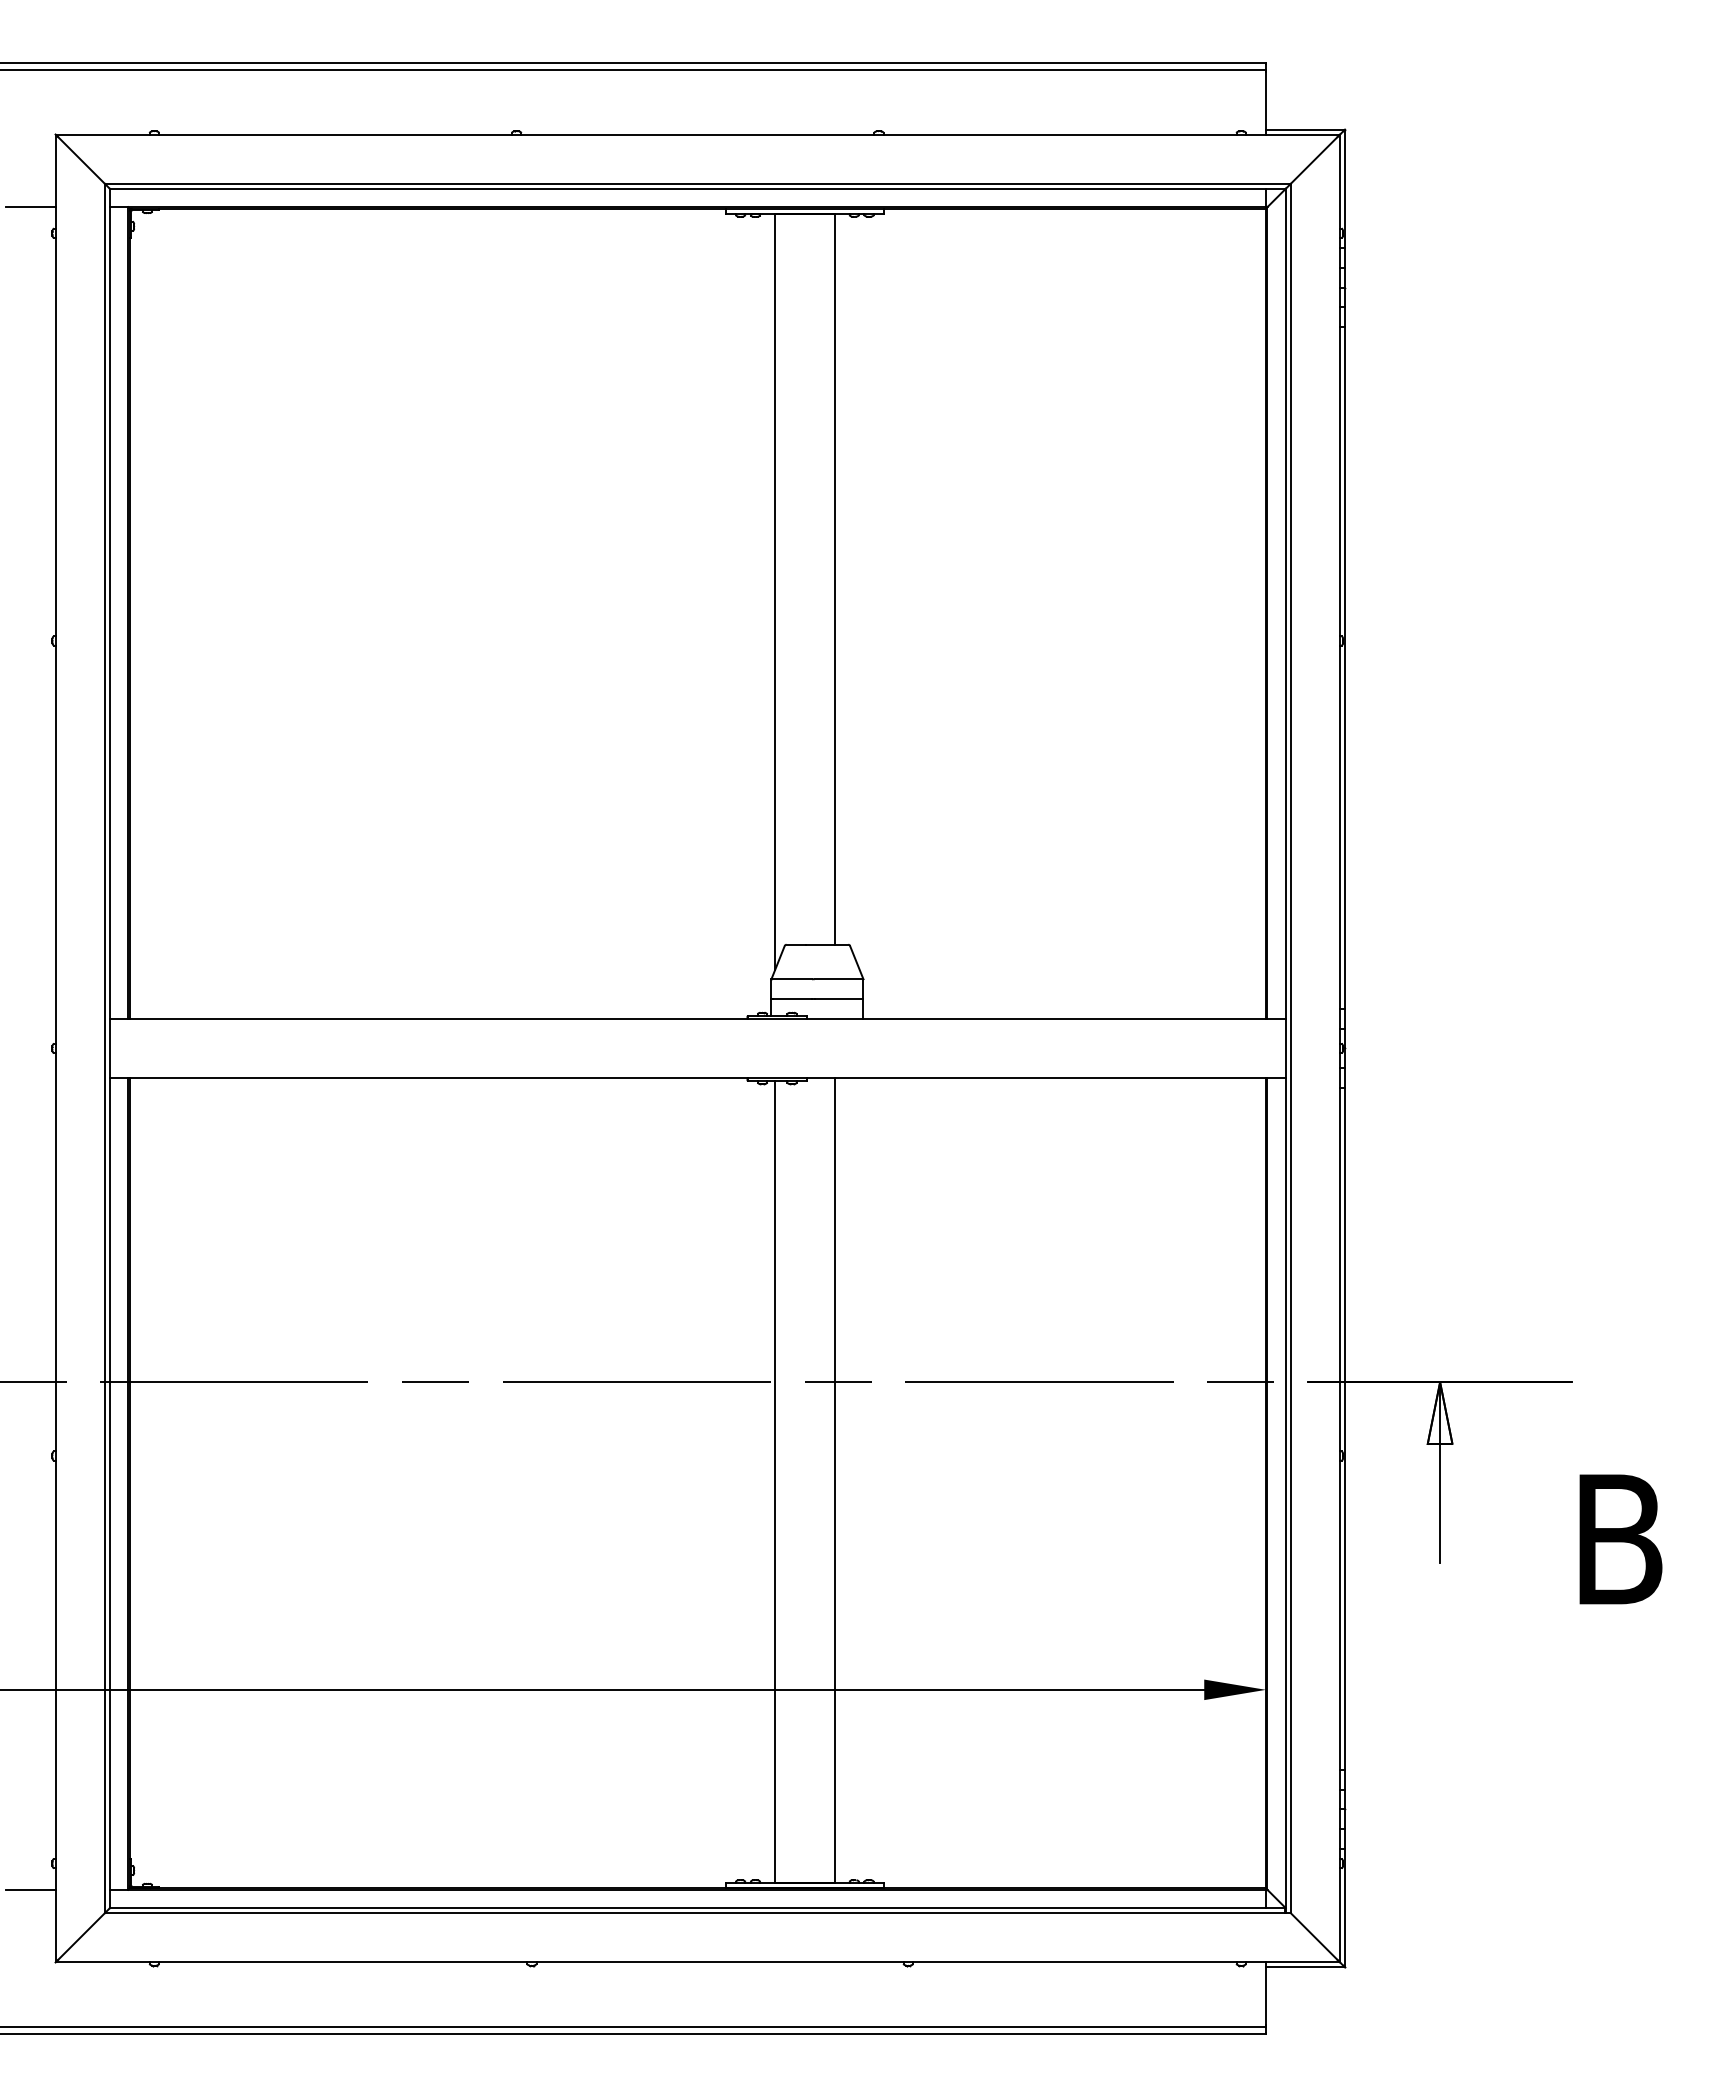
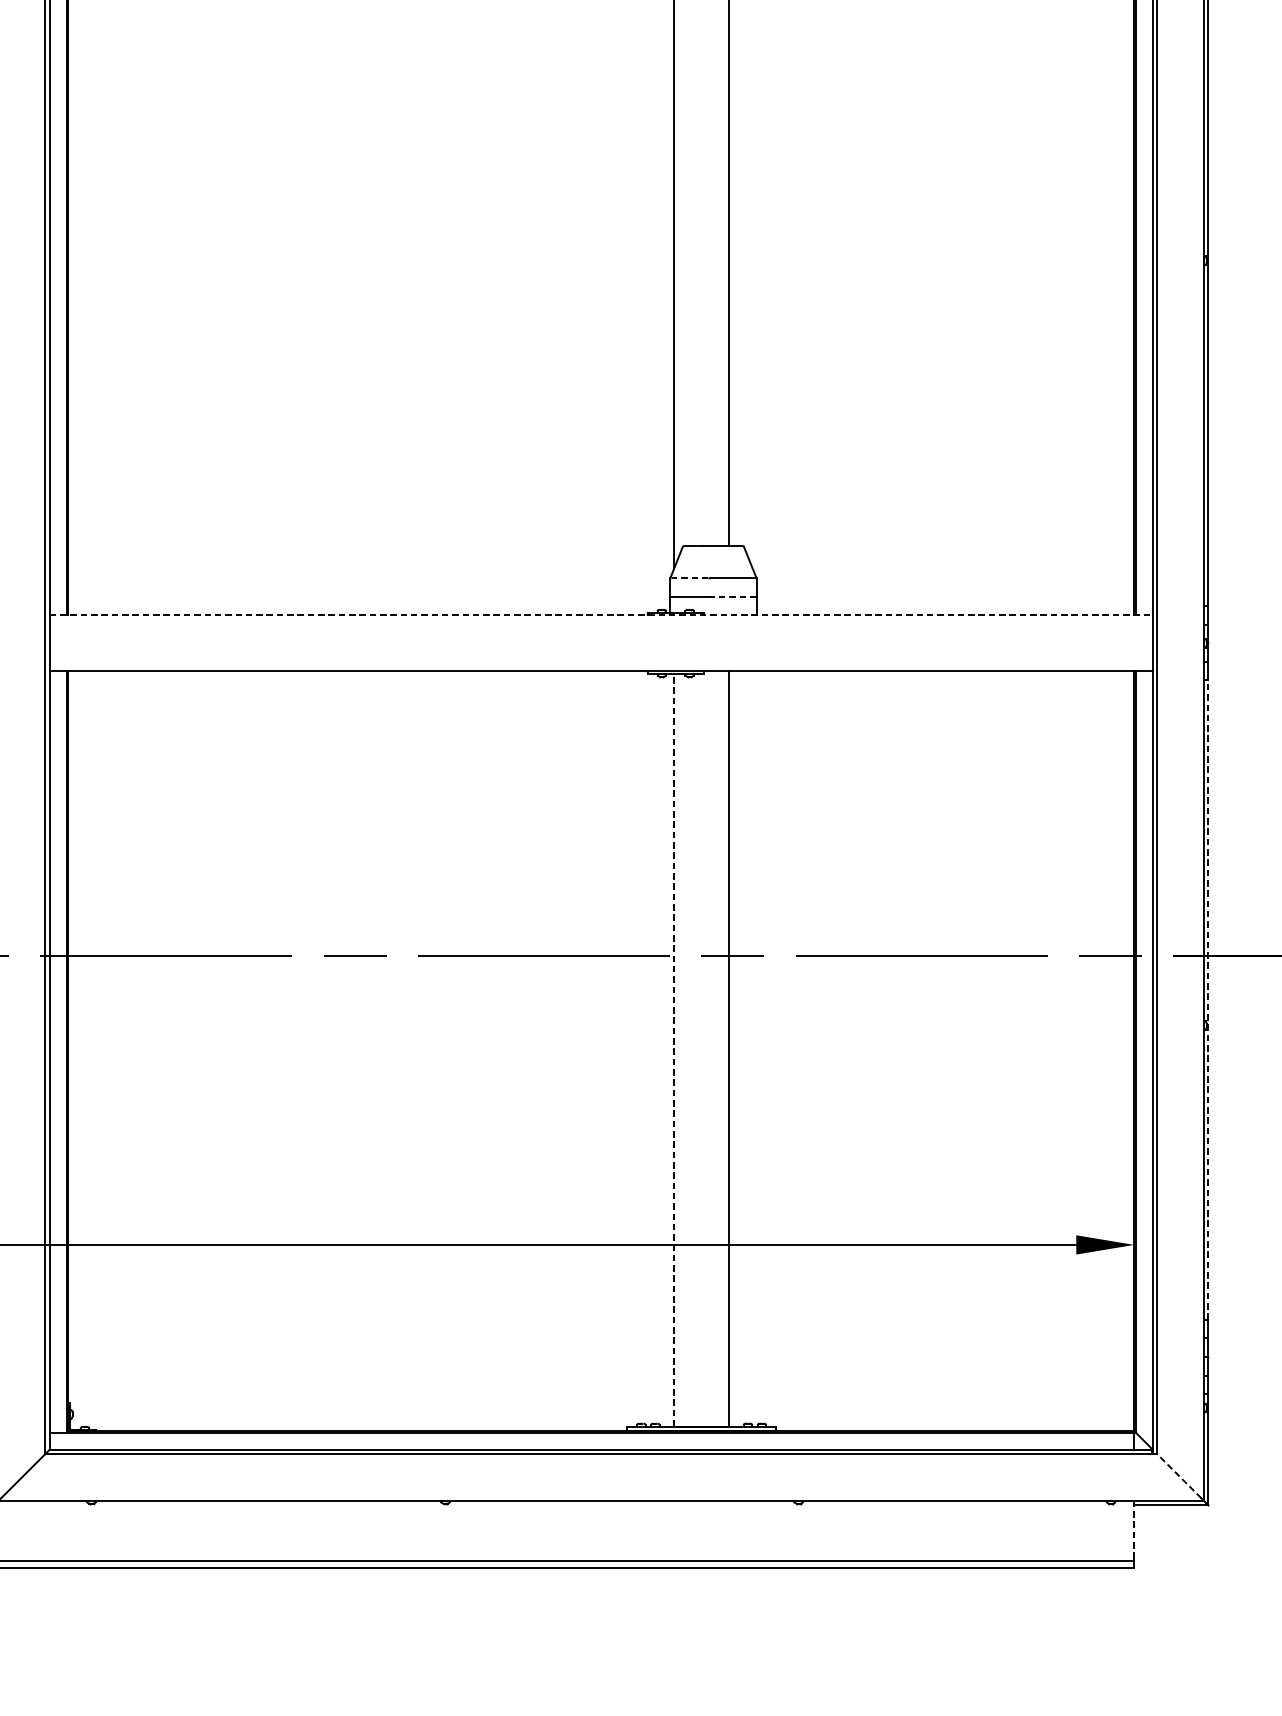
line: (792, 979) -> (690, 578), solid -> dashed
line: (838, 999) -> (733, 597), solid -> dashed
line: (697, 1018) -> (600, 615), solid -> dashed
line: (1345, 1428) -> (1208, 999), solid -> dashed
line: (775, 1481) -> (674, 1049), solid -> dashed
line: (1313, 1936) -> (1178, 1476), solid -> dashed
line: (1265, 1994) -> (1133, 1530), solid -> dashed

